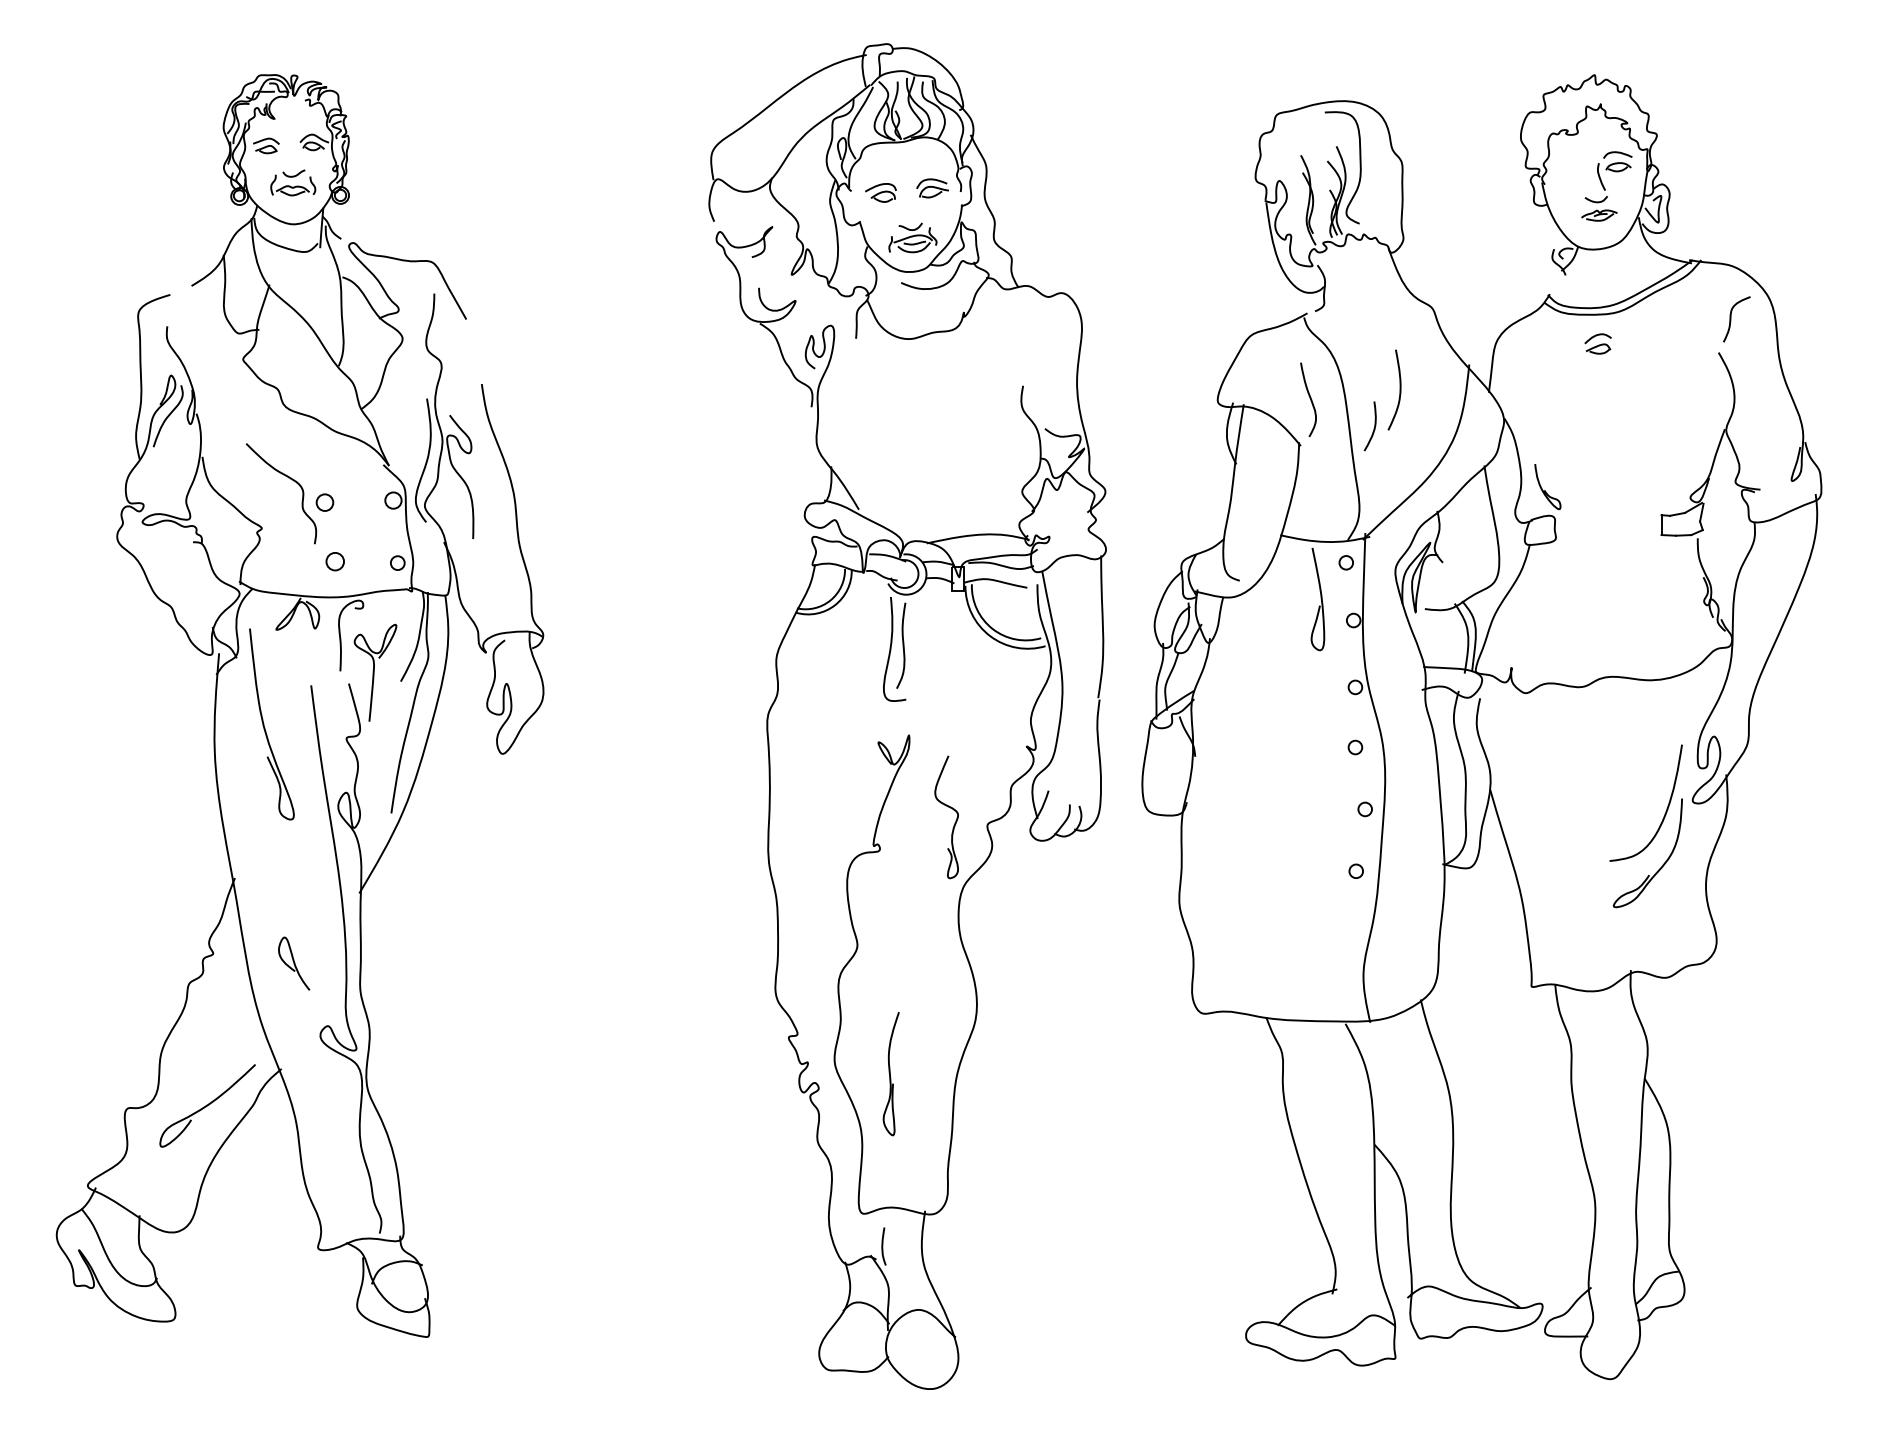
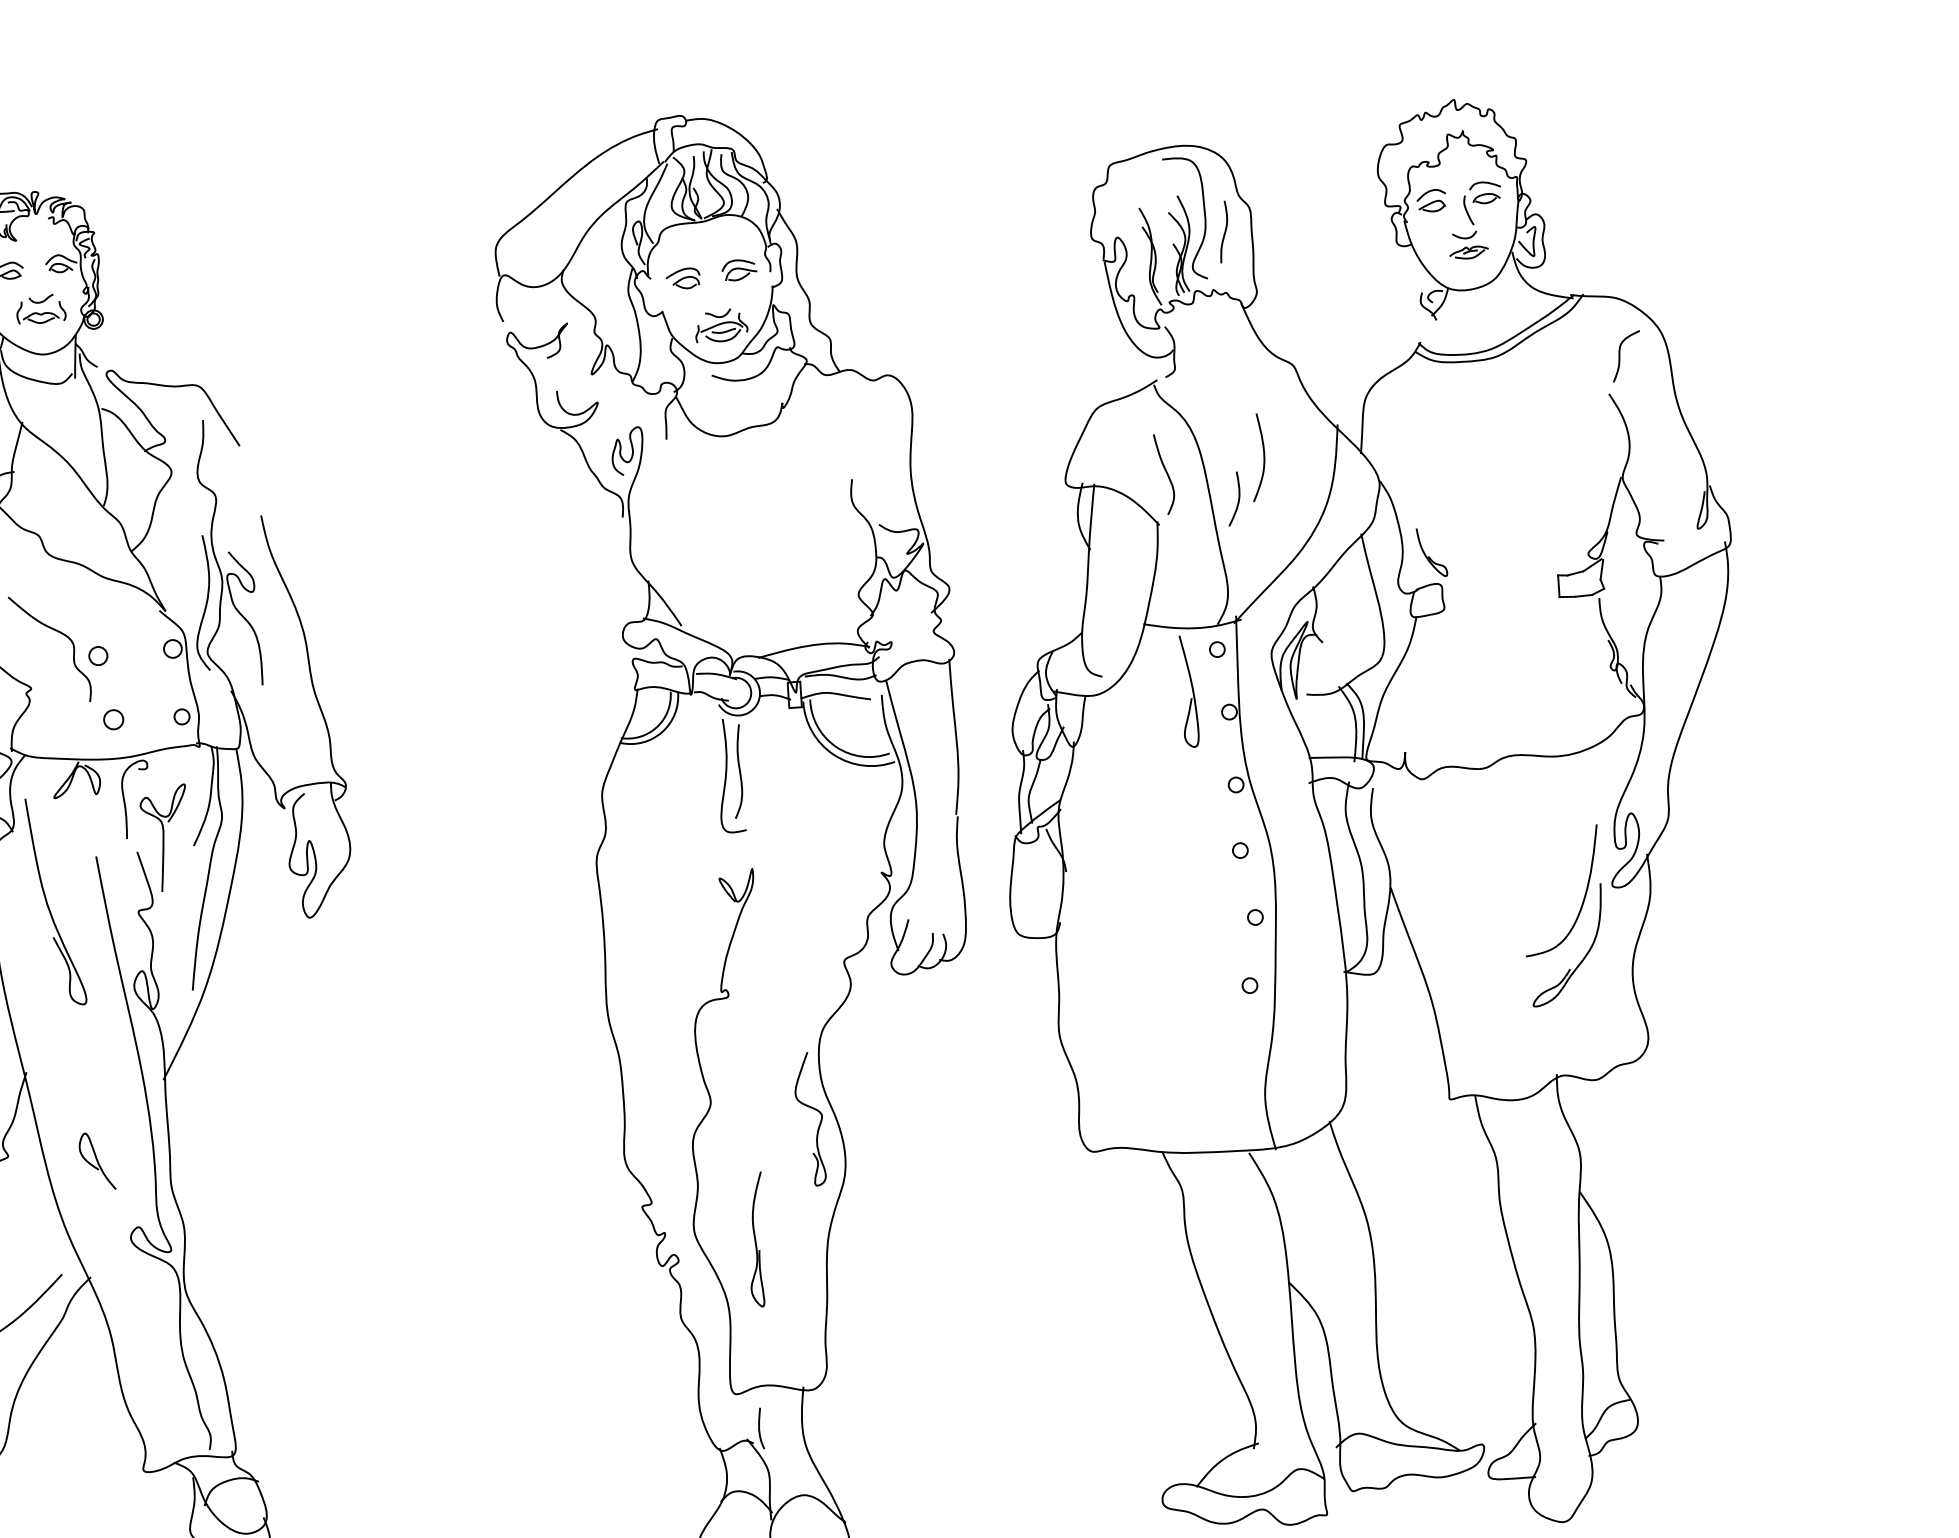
curve: (1377, 181) -> (1224, 231), added
part: (1597, 343) -> (1430, 200), moved
curve: (955, 820) -> (819, 1122), moved

